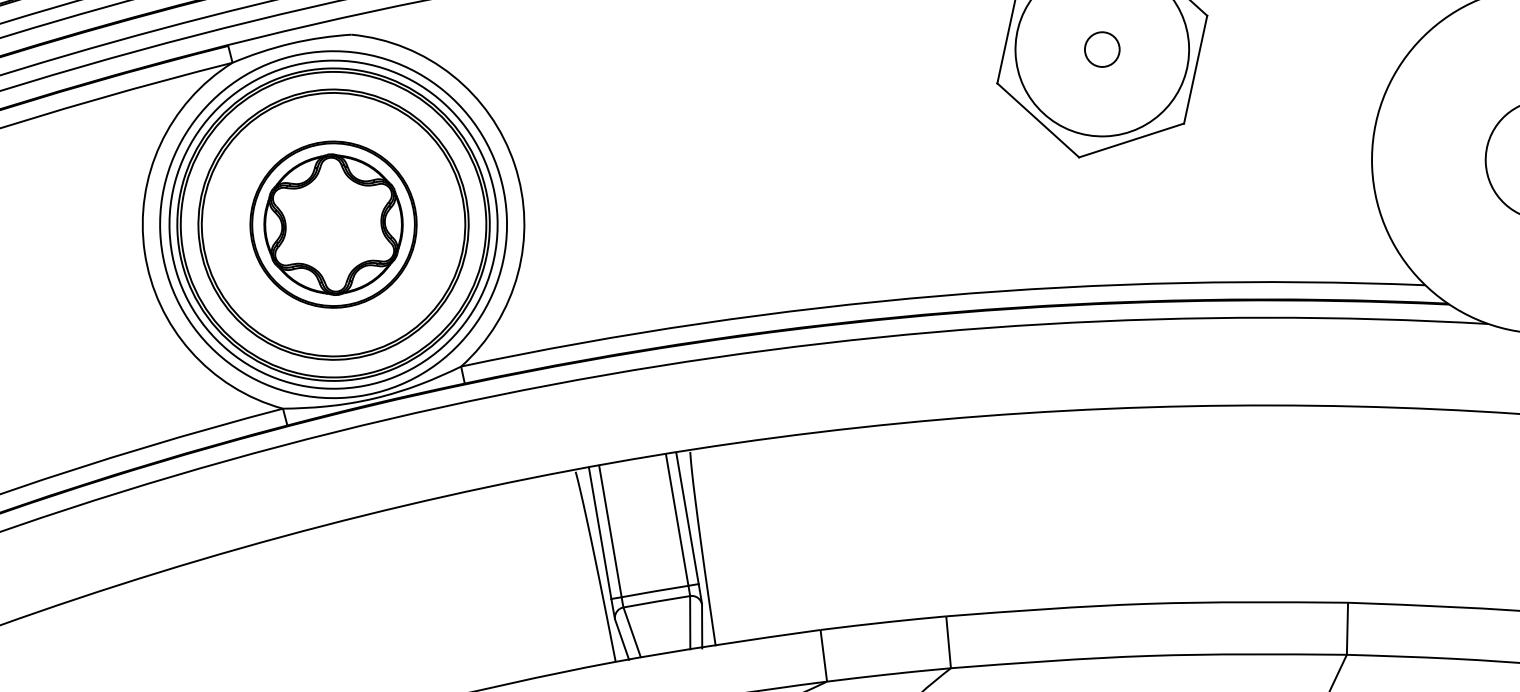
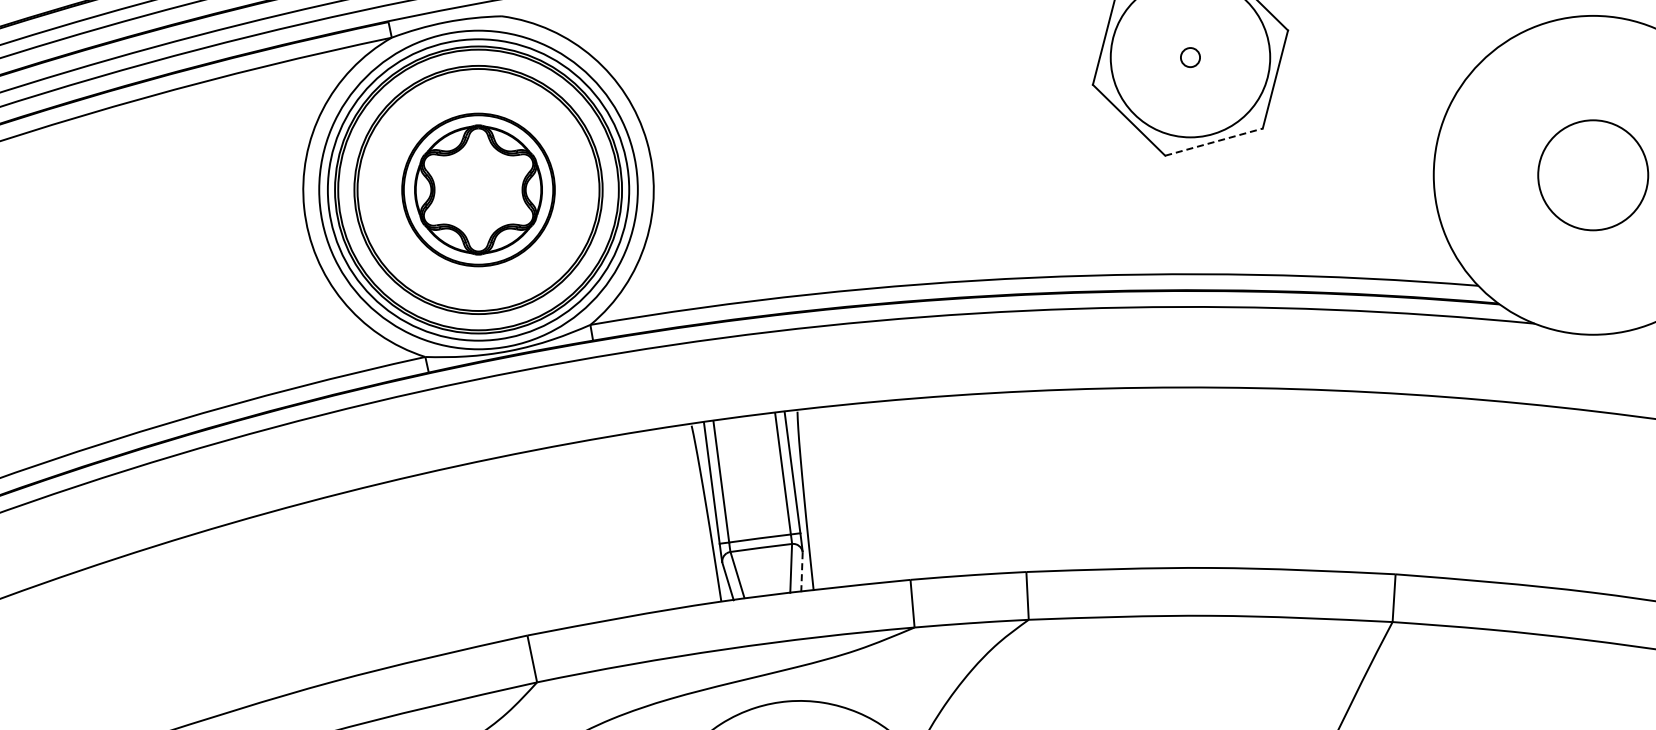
circle: (1102, 49) -> (1190, 57), size x0.6
line: (1132, 140) -> (1214, 142), solid -> dashed
line: (701, 626) -> (801, 572), solid -> dashed

